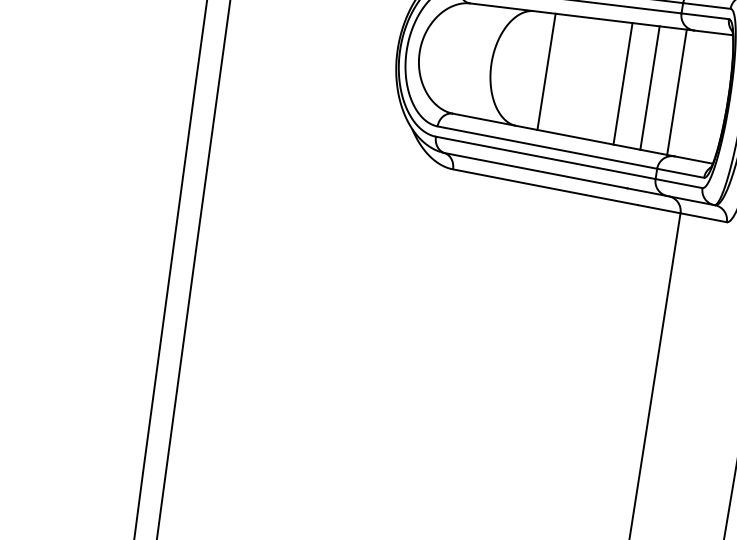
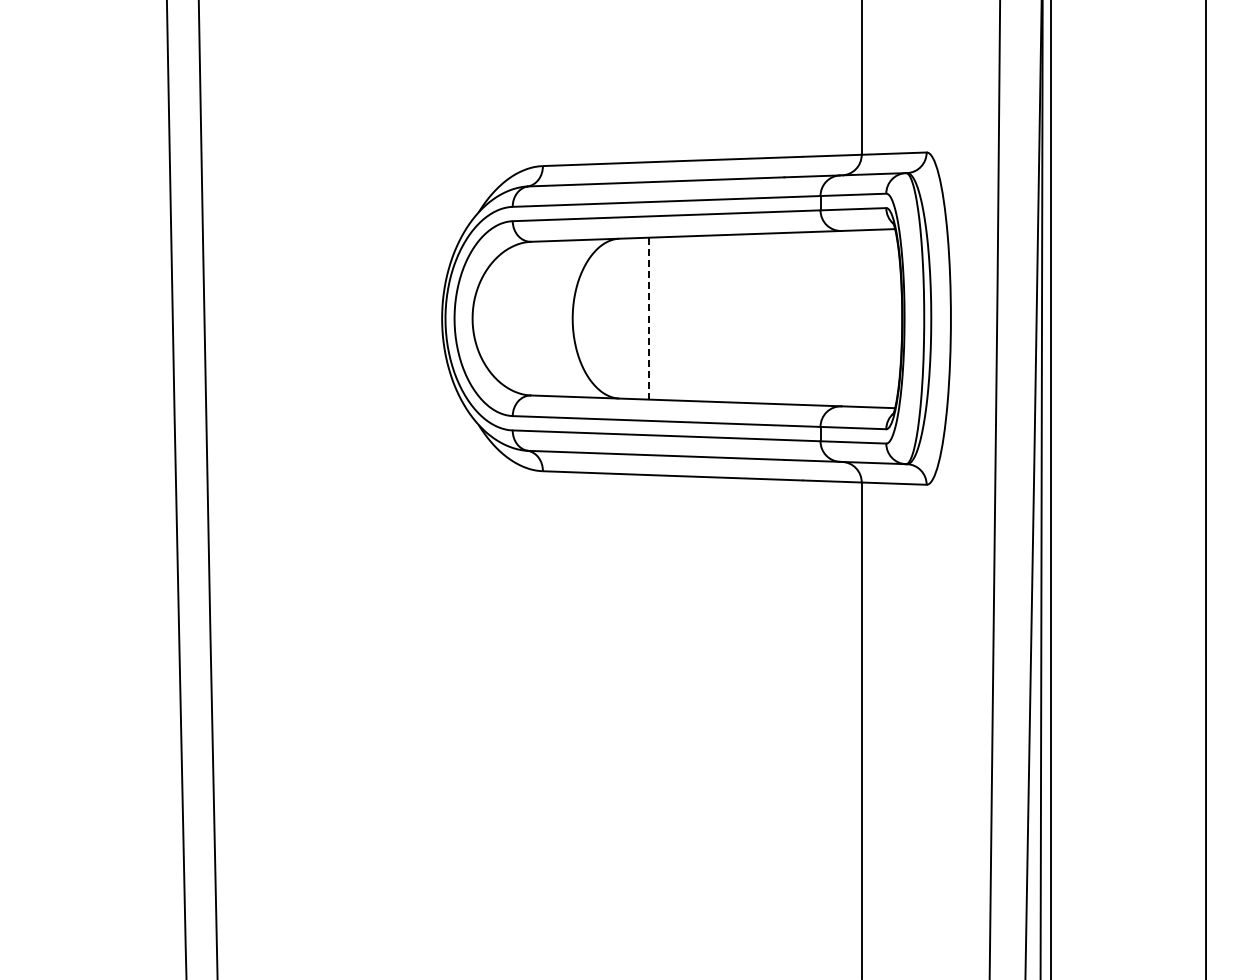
line: (546, 71) -> (649, 318), solid -> dashed
line: (622, 83) -> (755, 318), removed
line: (649, 87) -> (793, 318), removed
line: (677, 92) -> (831, 318), removed

